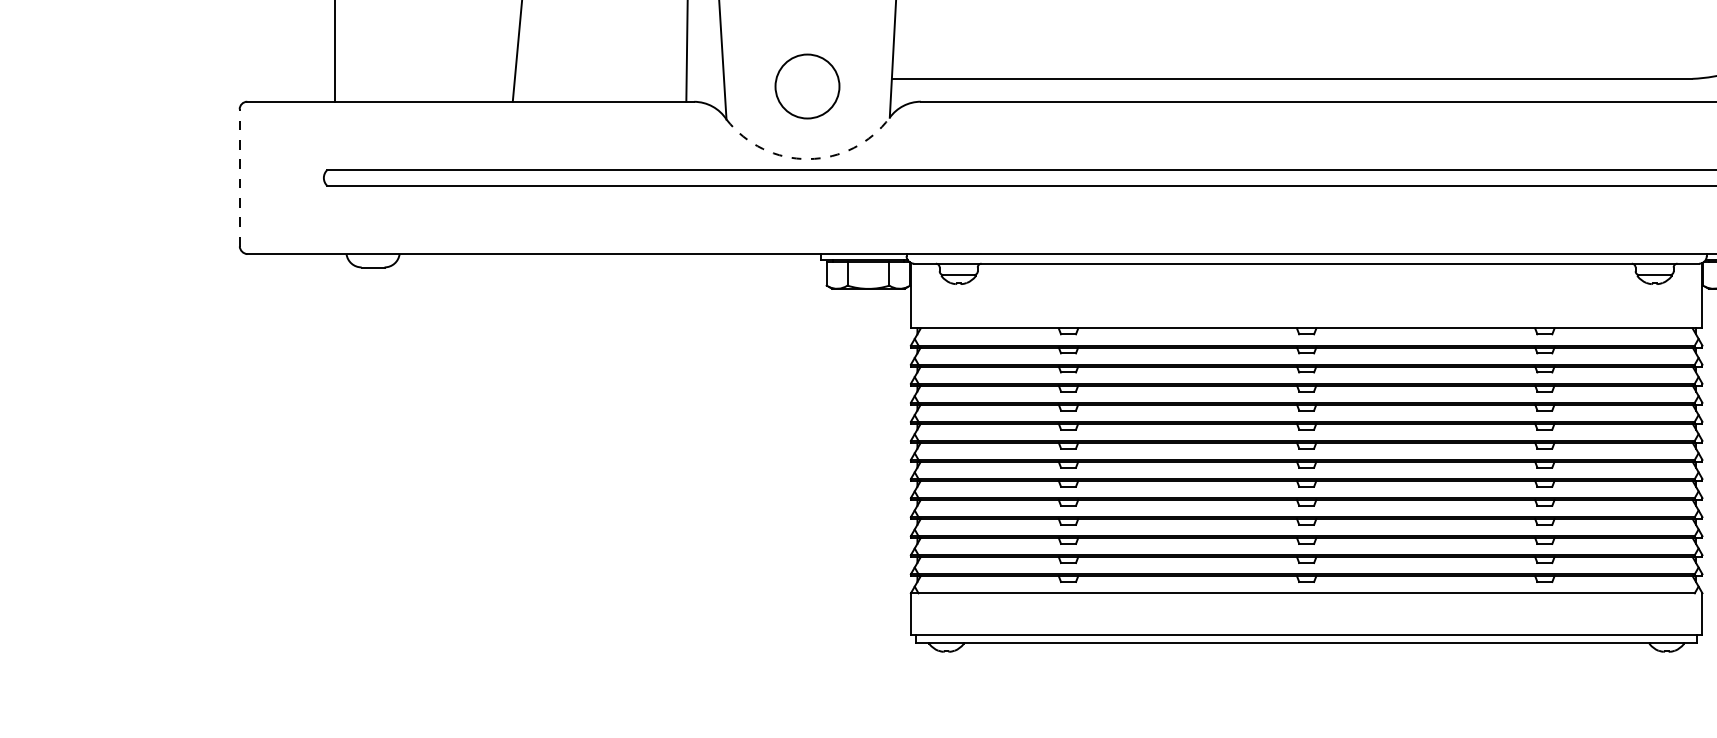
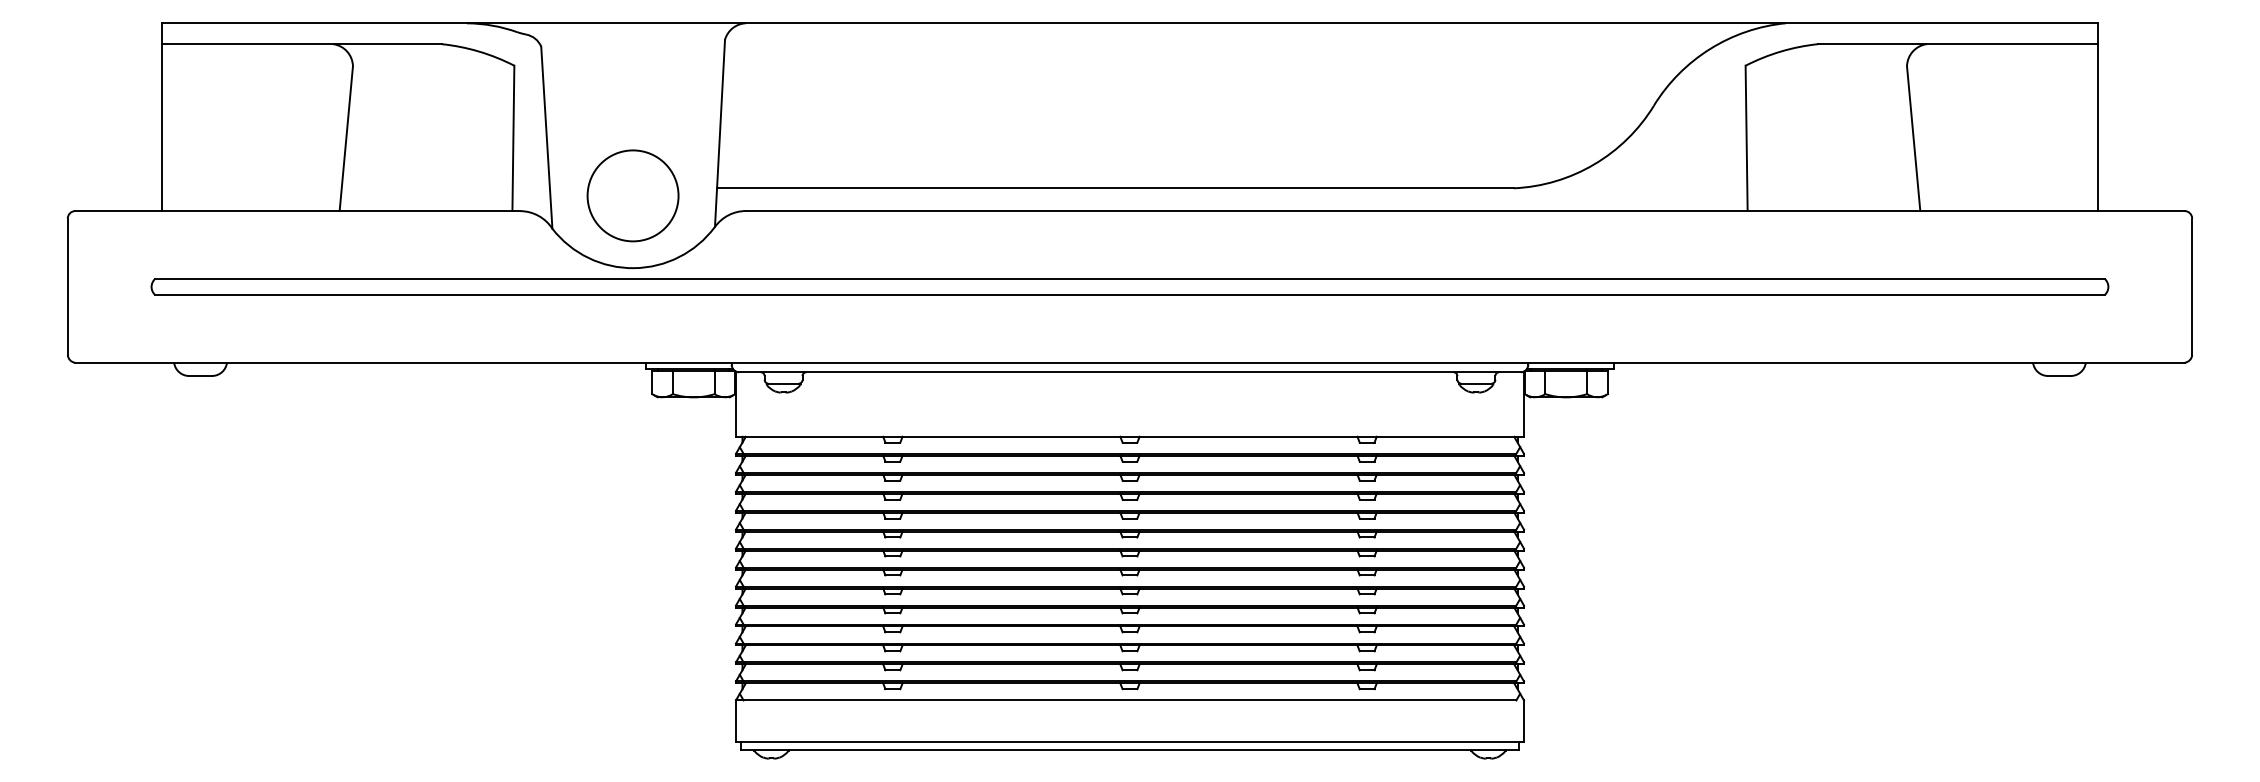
circle: (806, 86) -> (632, 195), size x1.43
arc: (808, 159) -> (634, 268), dashed -> solid
line: (239, 177) -> (67, 286), dashed -> solid

